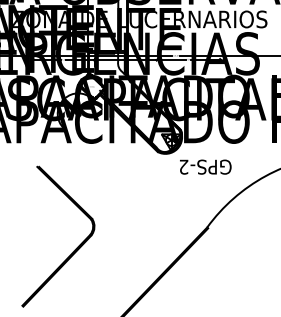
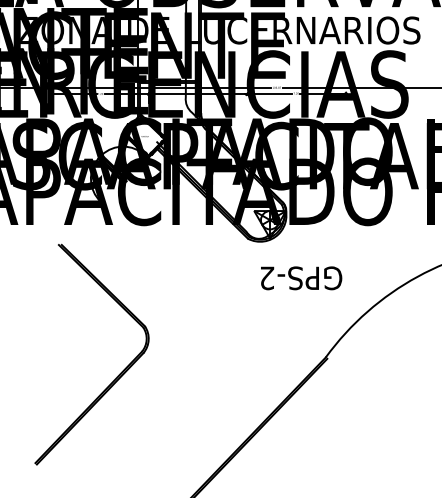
text: (205, 166) -> (301, 277), moved
part: (73, 250) -> (115, 376), moved

